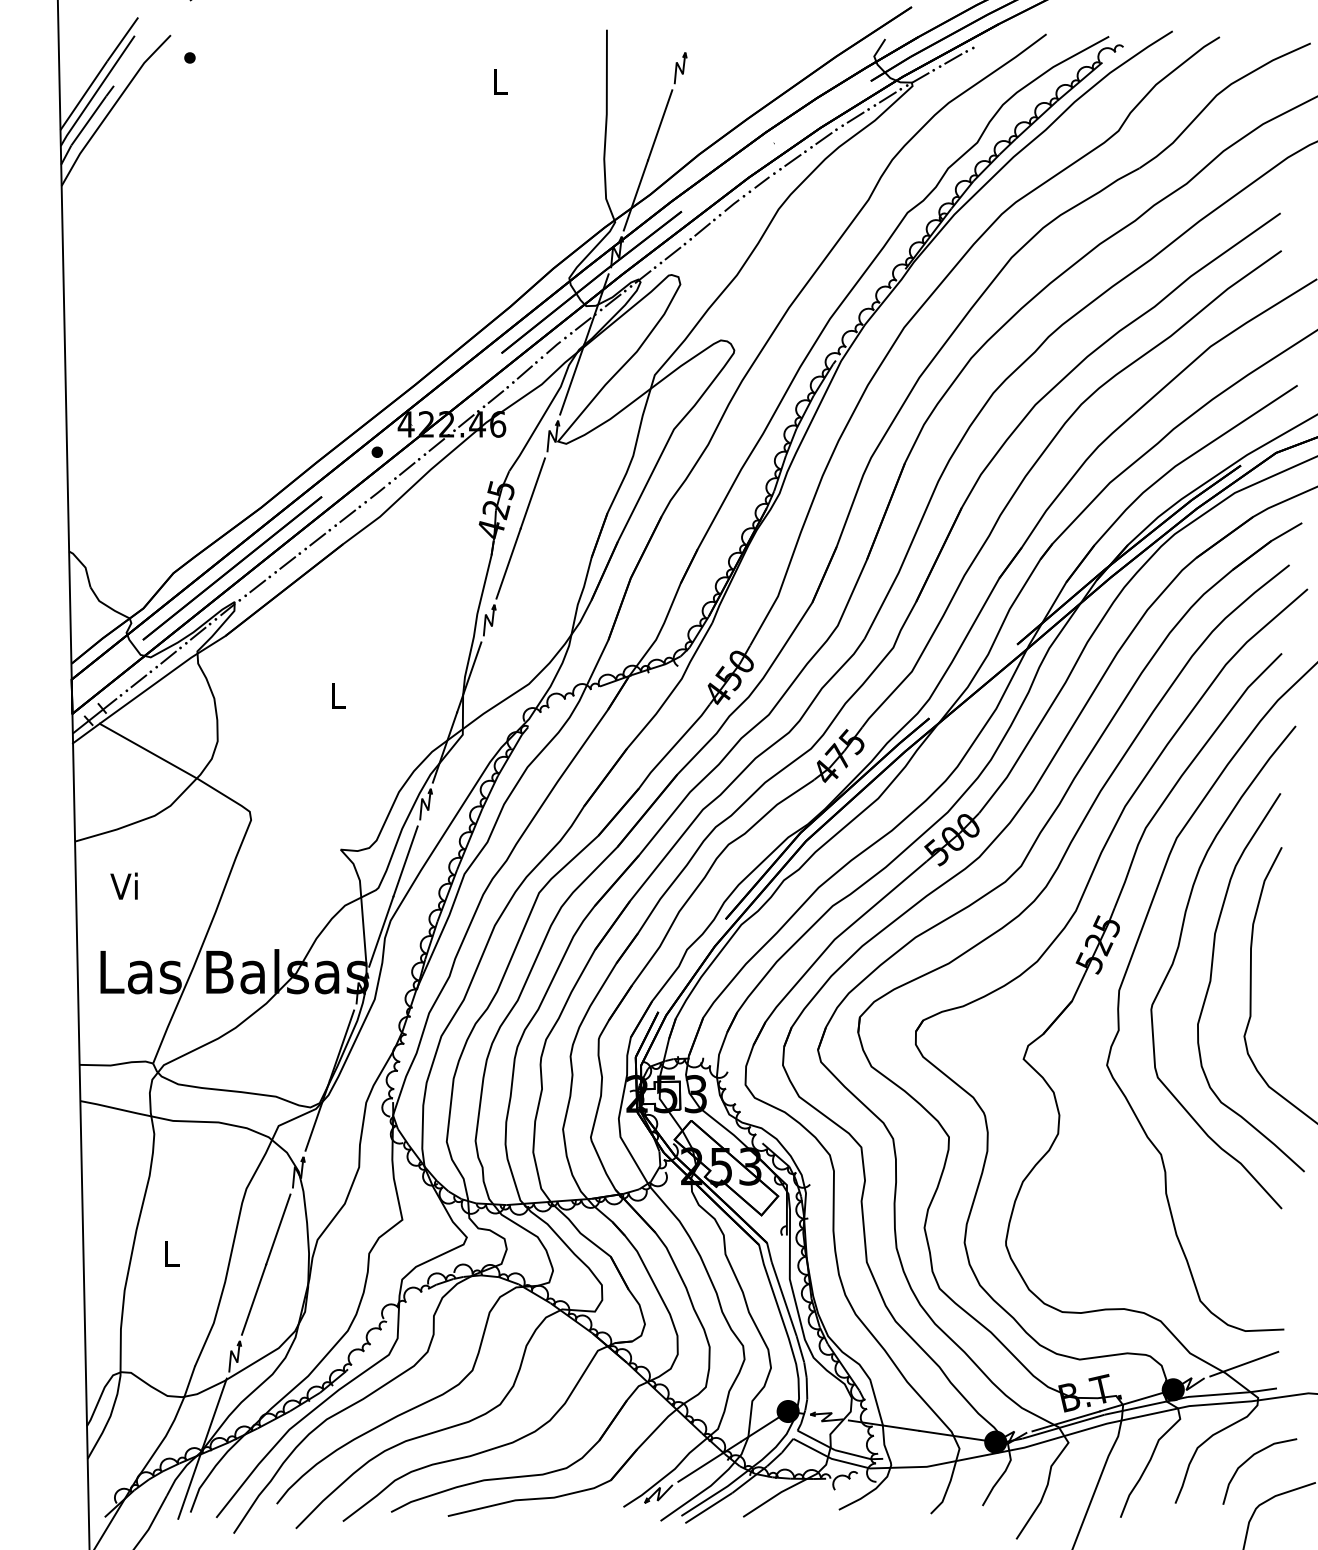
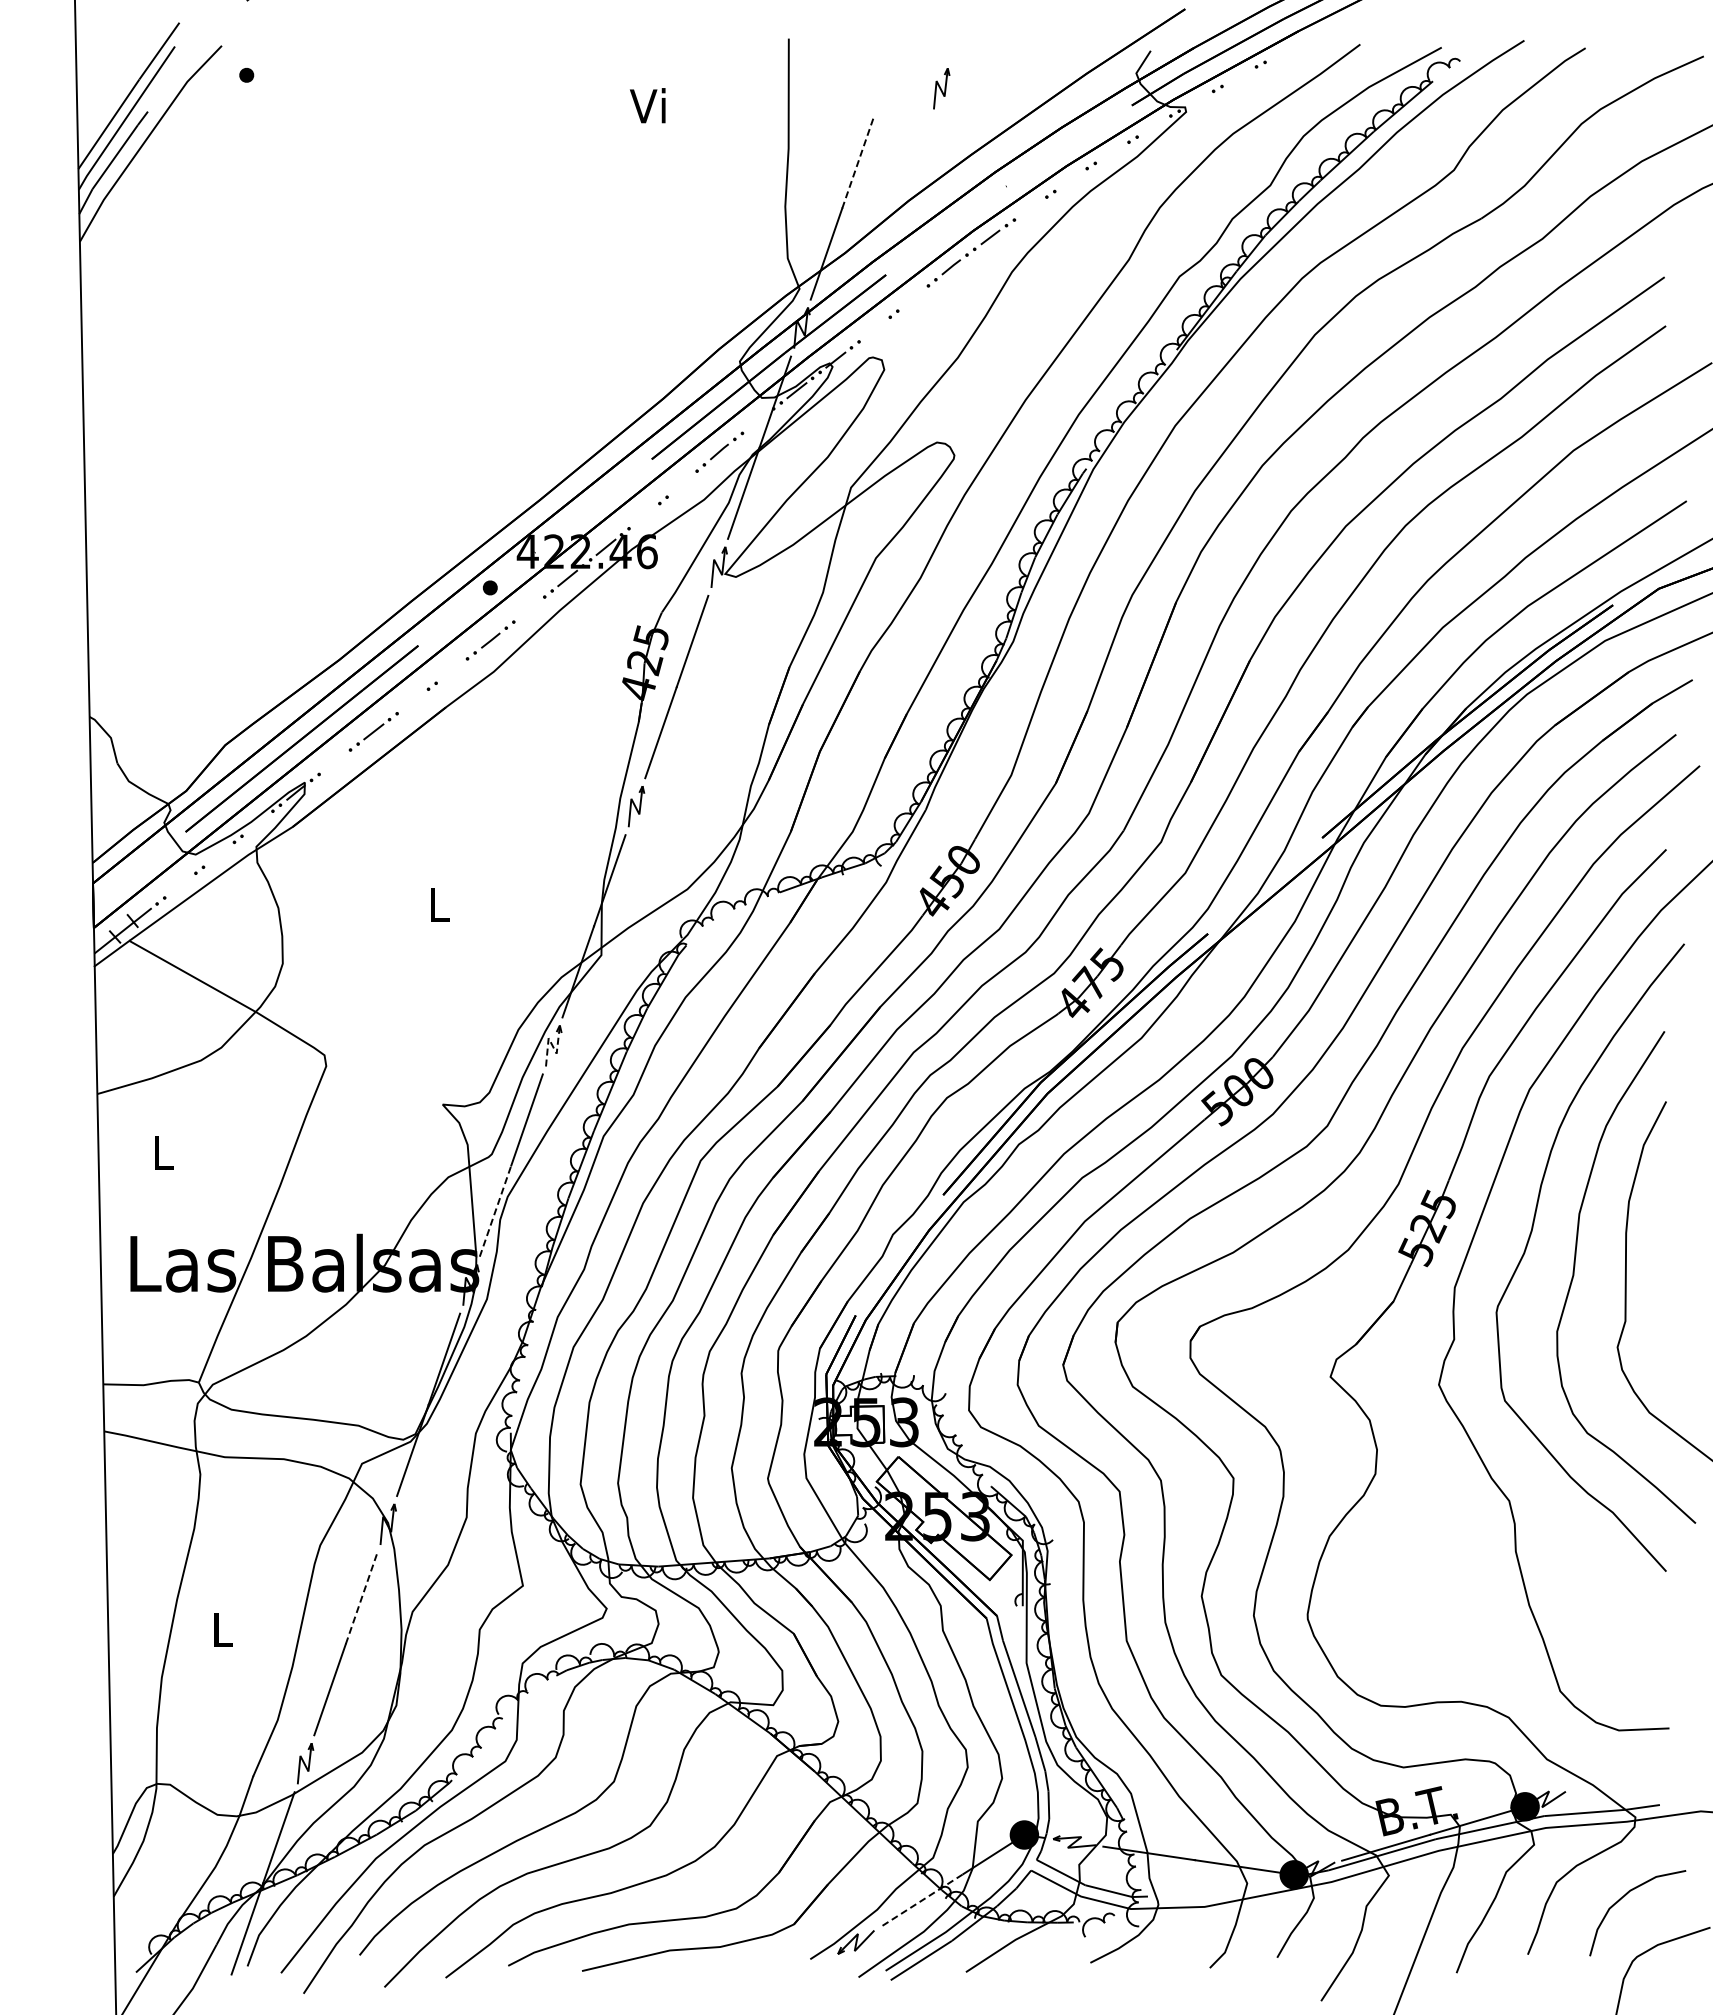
line: (952, 58) -> (1238, 76), removed
part: (680, 68) -> (941, 88), moved
line: (919, 78) -> (1195, 101), removed
text: (498, 81) -> (647, 105), L -> Vi
line: (887, 97) -> (1153, 126), removed
line: (855, 117) -> (1111, 152), removed
line: (660, 125) -> (858, 162), solid -> dashed
line: (823, 138) -> (1070, 180), removed
line: (792, 160) -> (1030, 208), removed
line: (702, 229) -> (912, 298), removed
line: (672, 253) -> (874, 329), removed
line: (582, 323) -> (757, 420), removed
line: (525, 372) -> (682, 484), removed
line: (495, 396) -> (644, 515), removed
line: (406, 468) -> (528, 609), removed
line: (347, 515) -> (451, 670), removed
line: (317, 539) -> (412, 701), removed
line: (257, 585) -> (334, 761), removed
line: (198, 633) -> (257, 823), removed
line: (168, 657) -> (218, 854), removed
line: (138, 681) -> (179, 885), removed
line: (425, 804) -> (552, 1045), solid -> dashed
text: (123, 885) -> (160, 1151), Vi -> L
line: (381, 931) -> (495, 1210), solid -> dashed
line: (278, 1229) -> (361, 1598), solid -> dashed
line: (1244, 1364) -> (1617, 1773), removed
line: (708, 1461) -> (921, 1900), solid -> dashed

